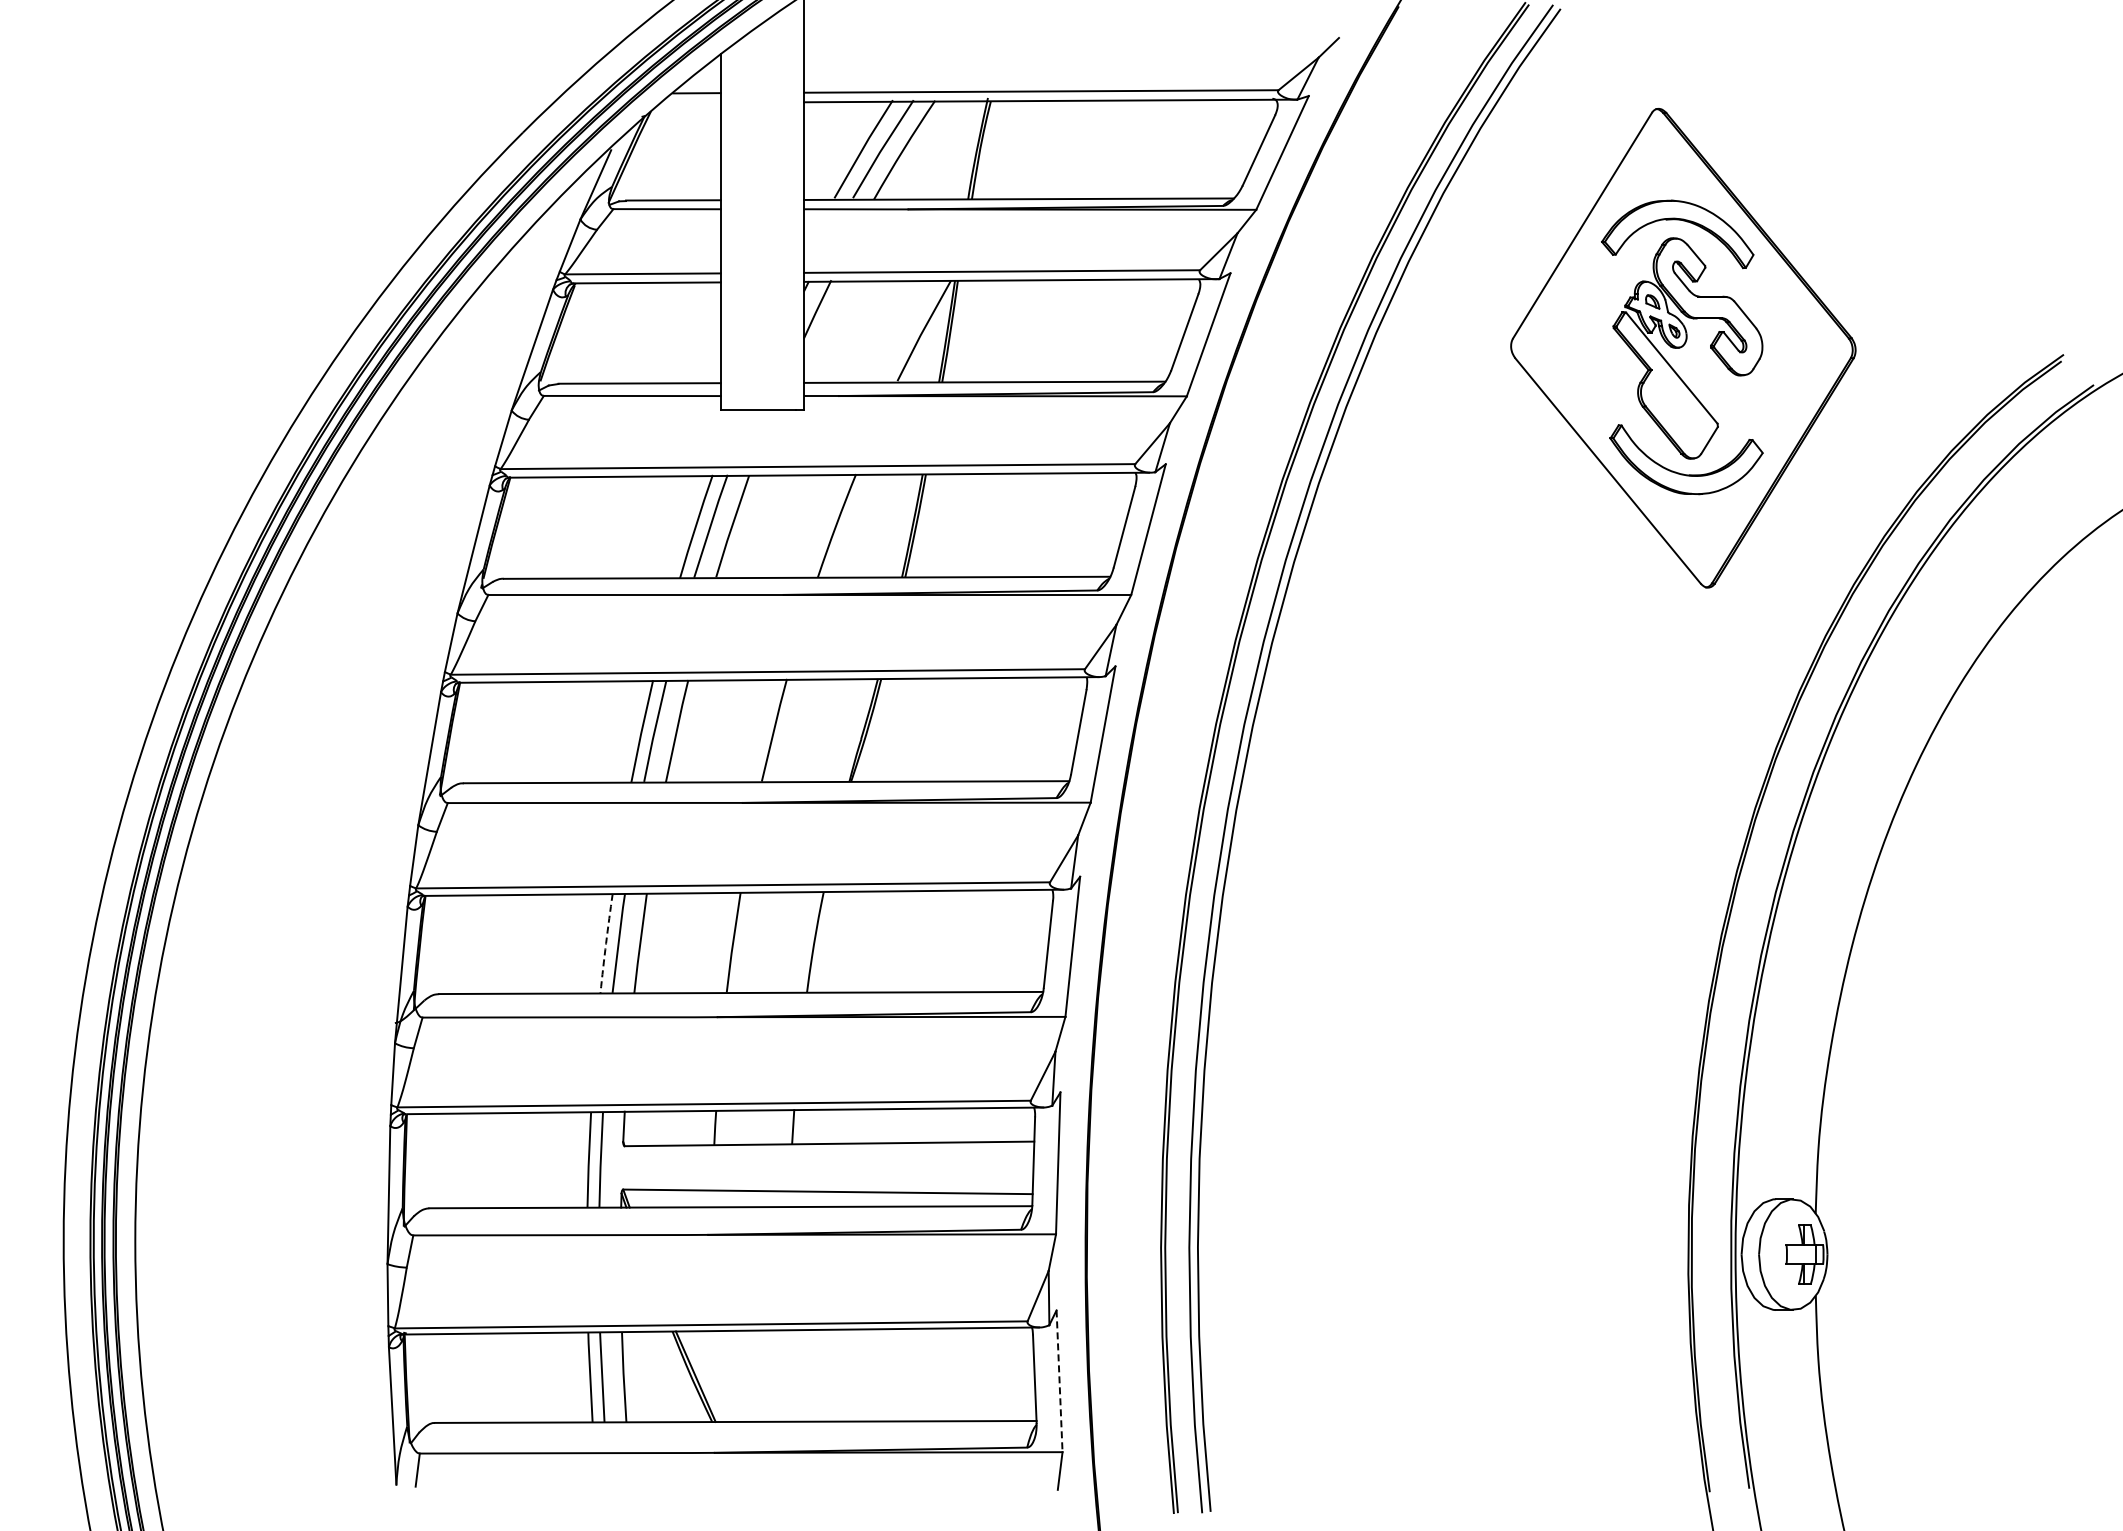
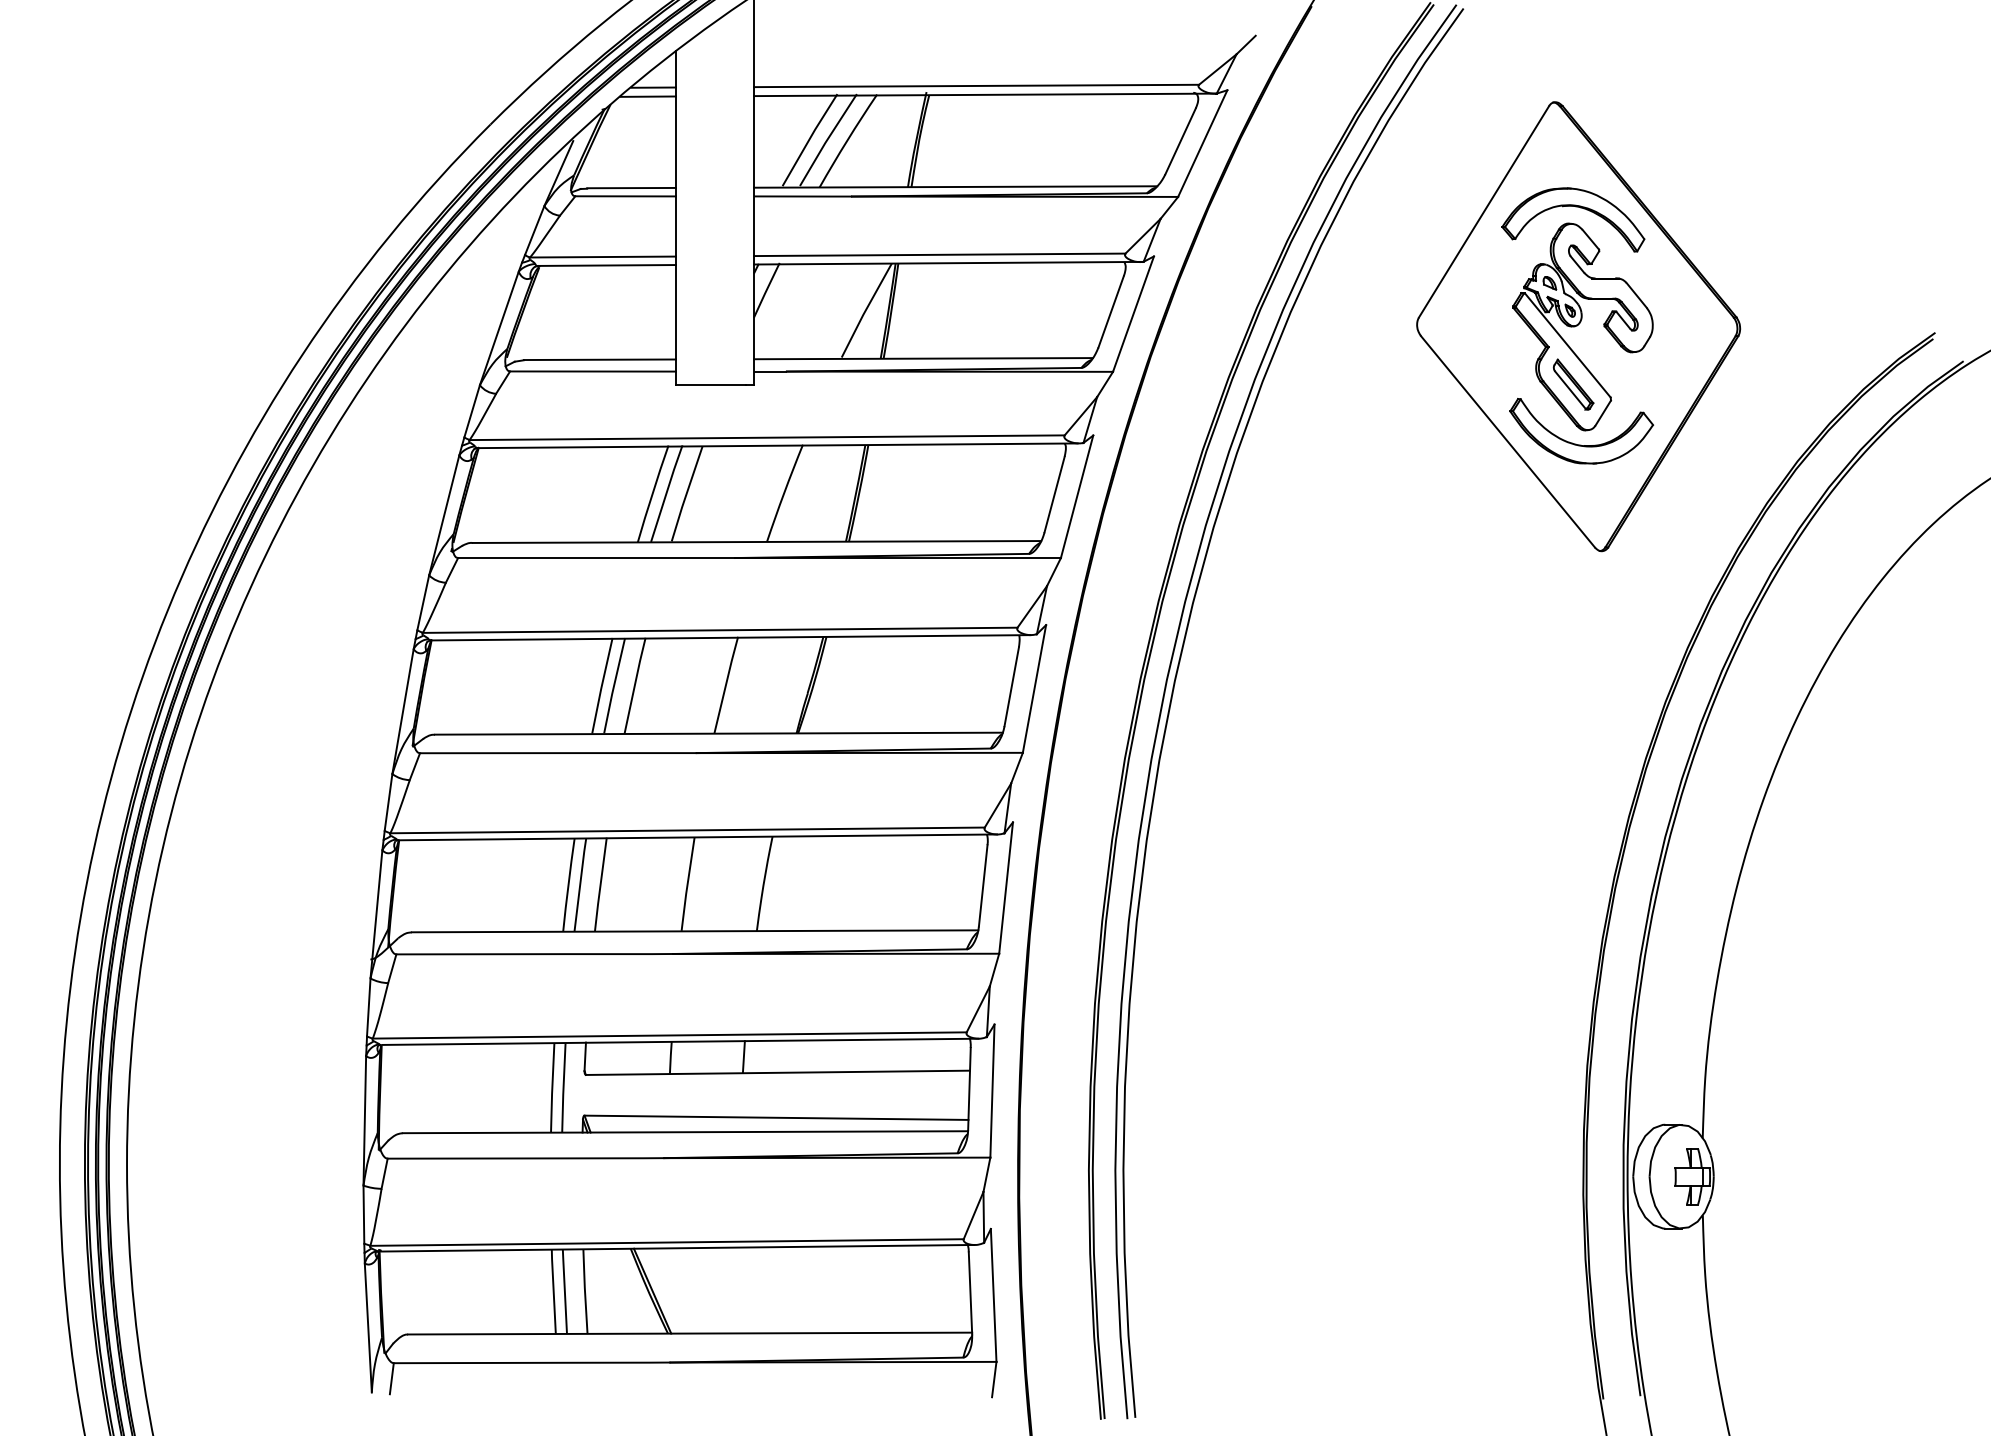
line: (690, 102) -> (647, 96), added
part: (1678, 409) -> (1574, 384), added
arc: (606, 943) -> (568, 884), dashed -> solid
line: (1059, 1381) -> (993, 1295), dashed -> solid

